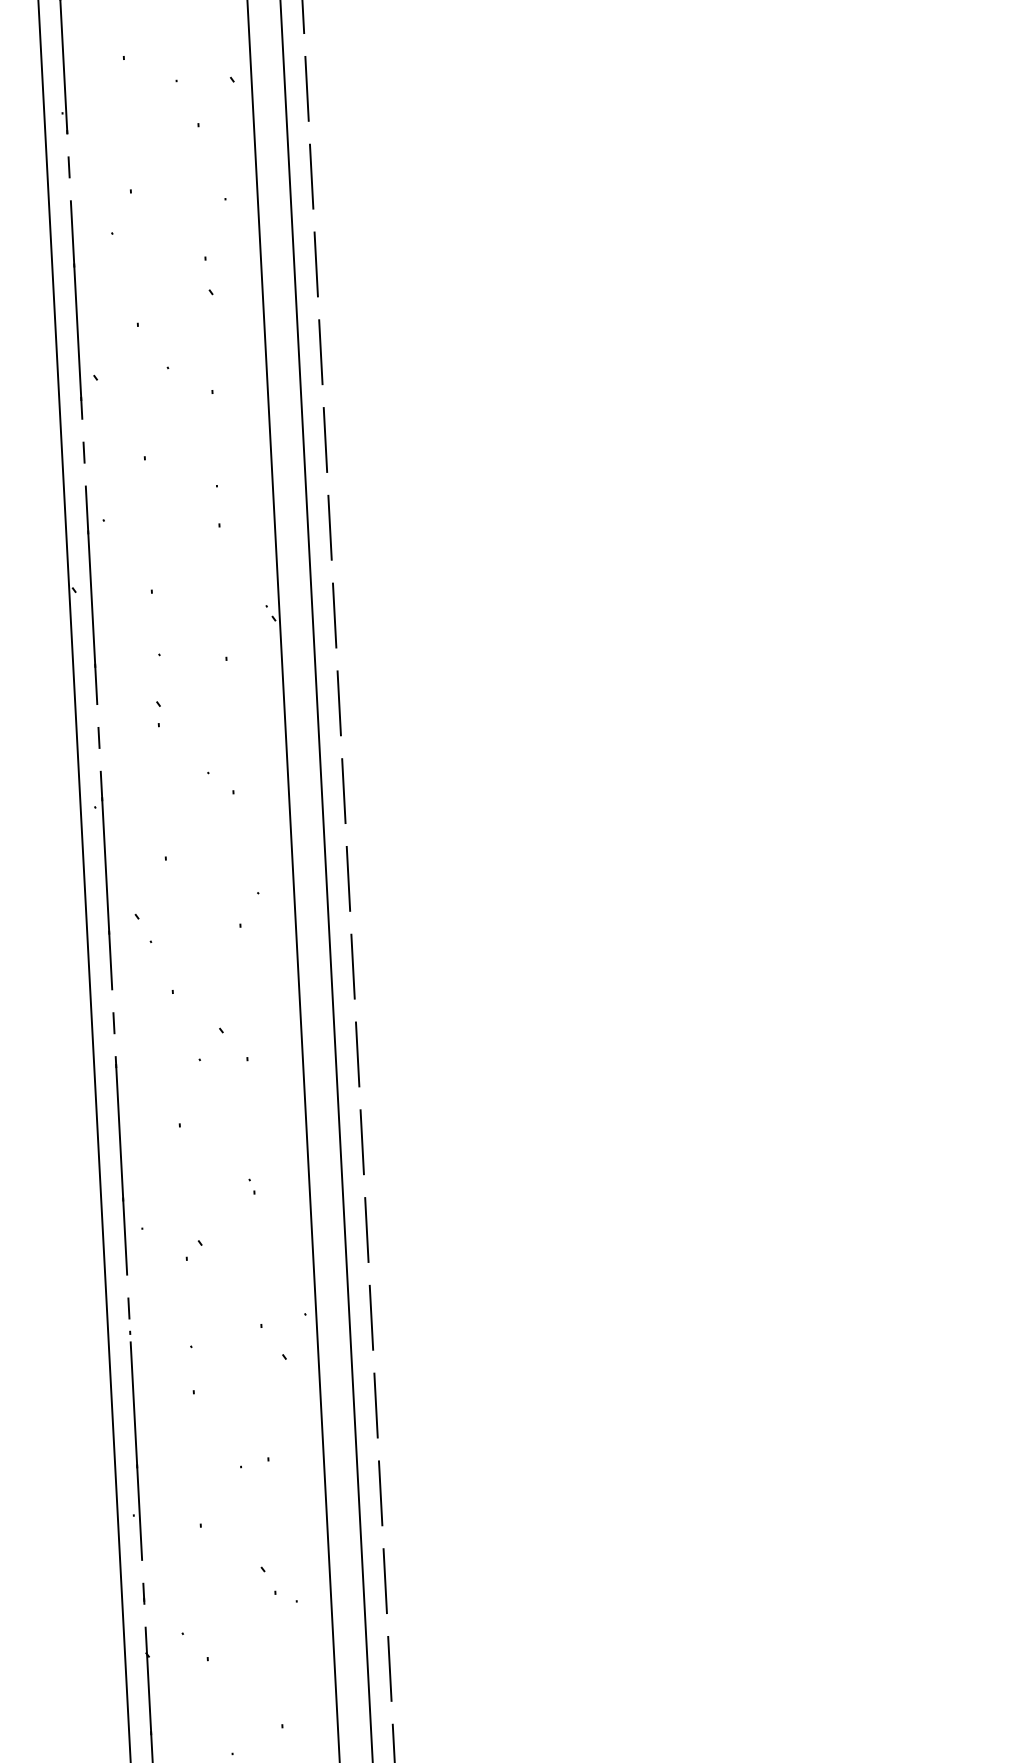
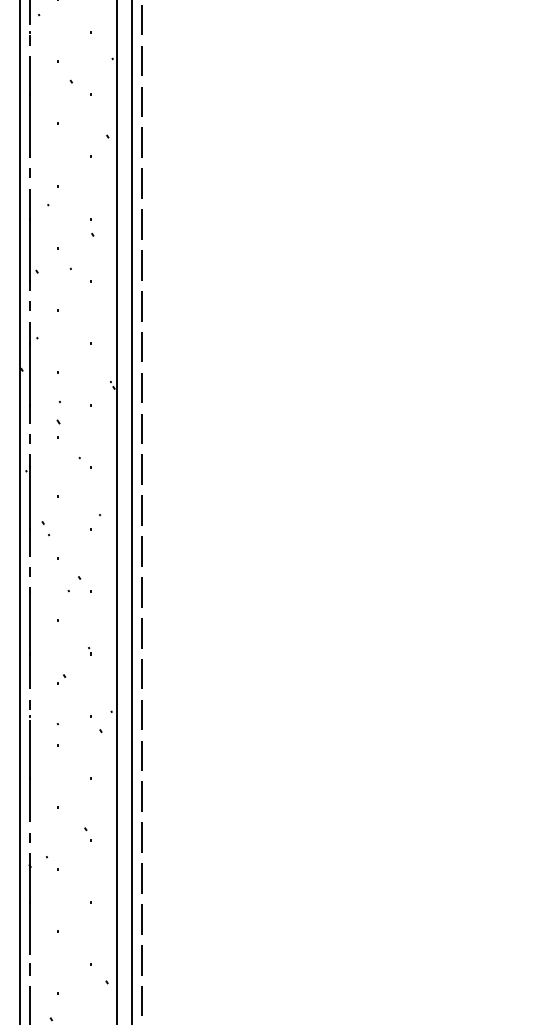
part: (157, 714) -> (57, 429), size x1.6

